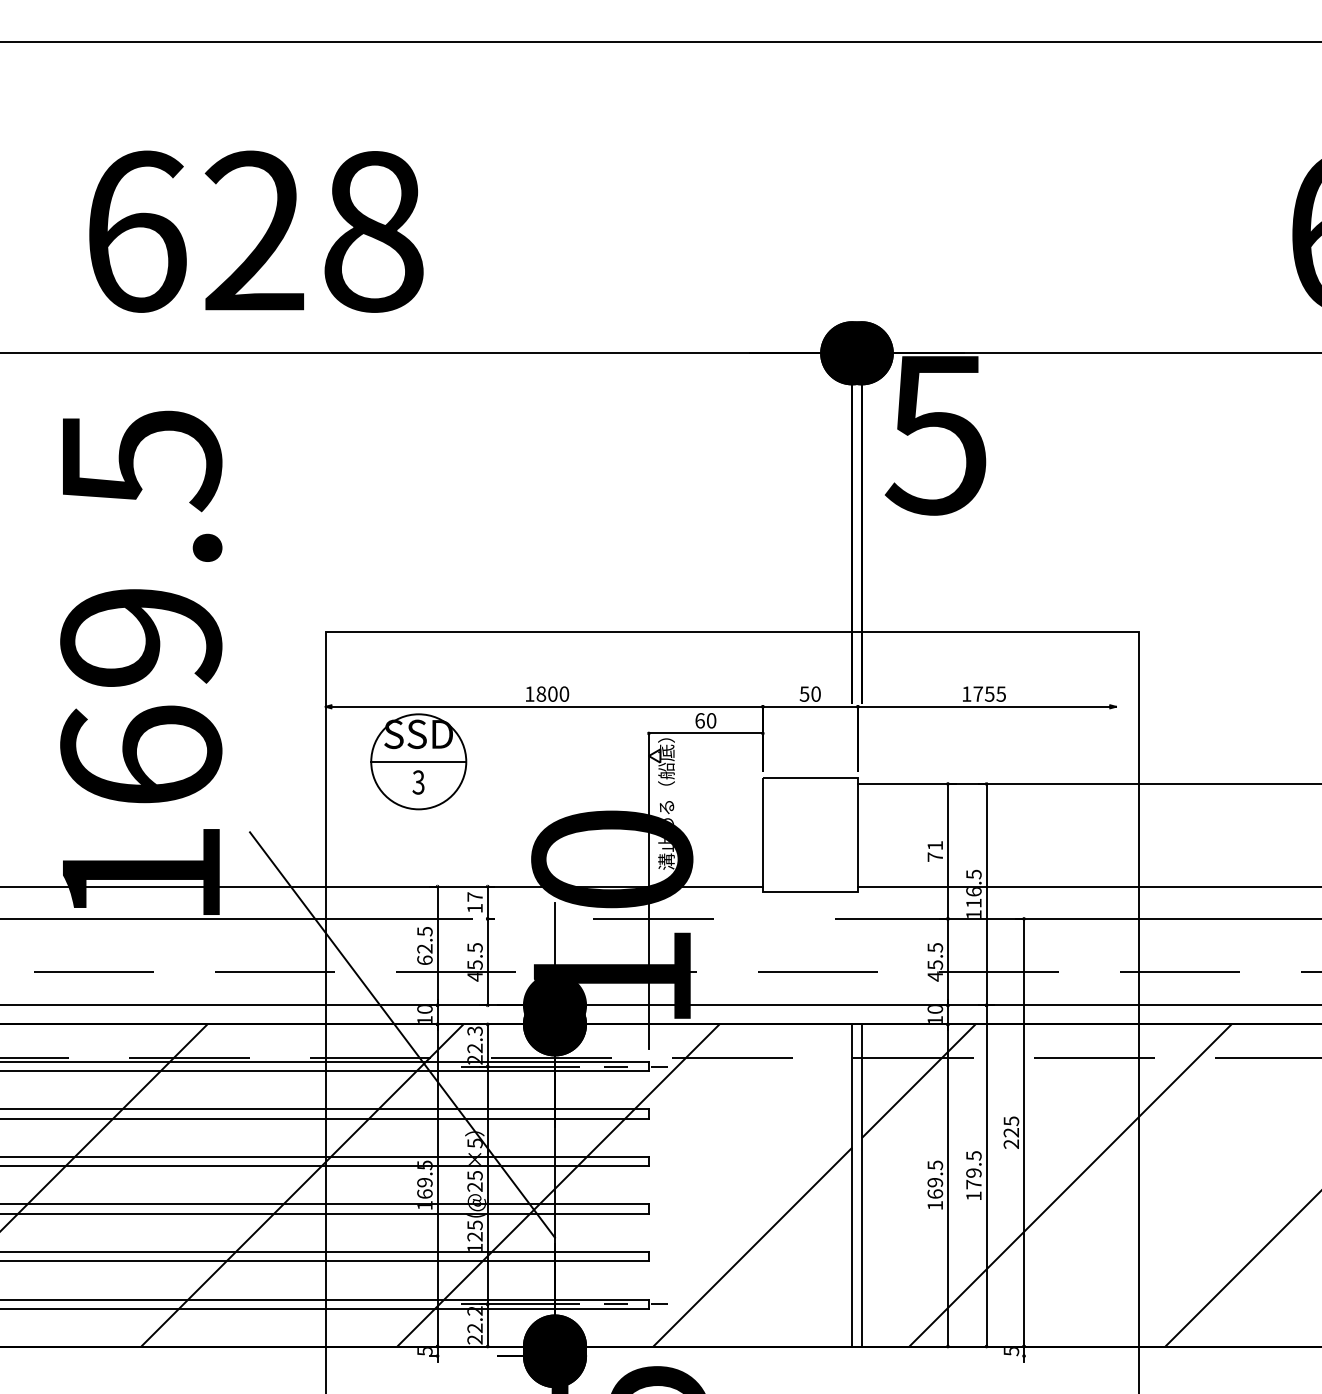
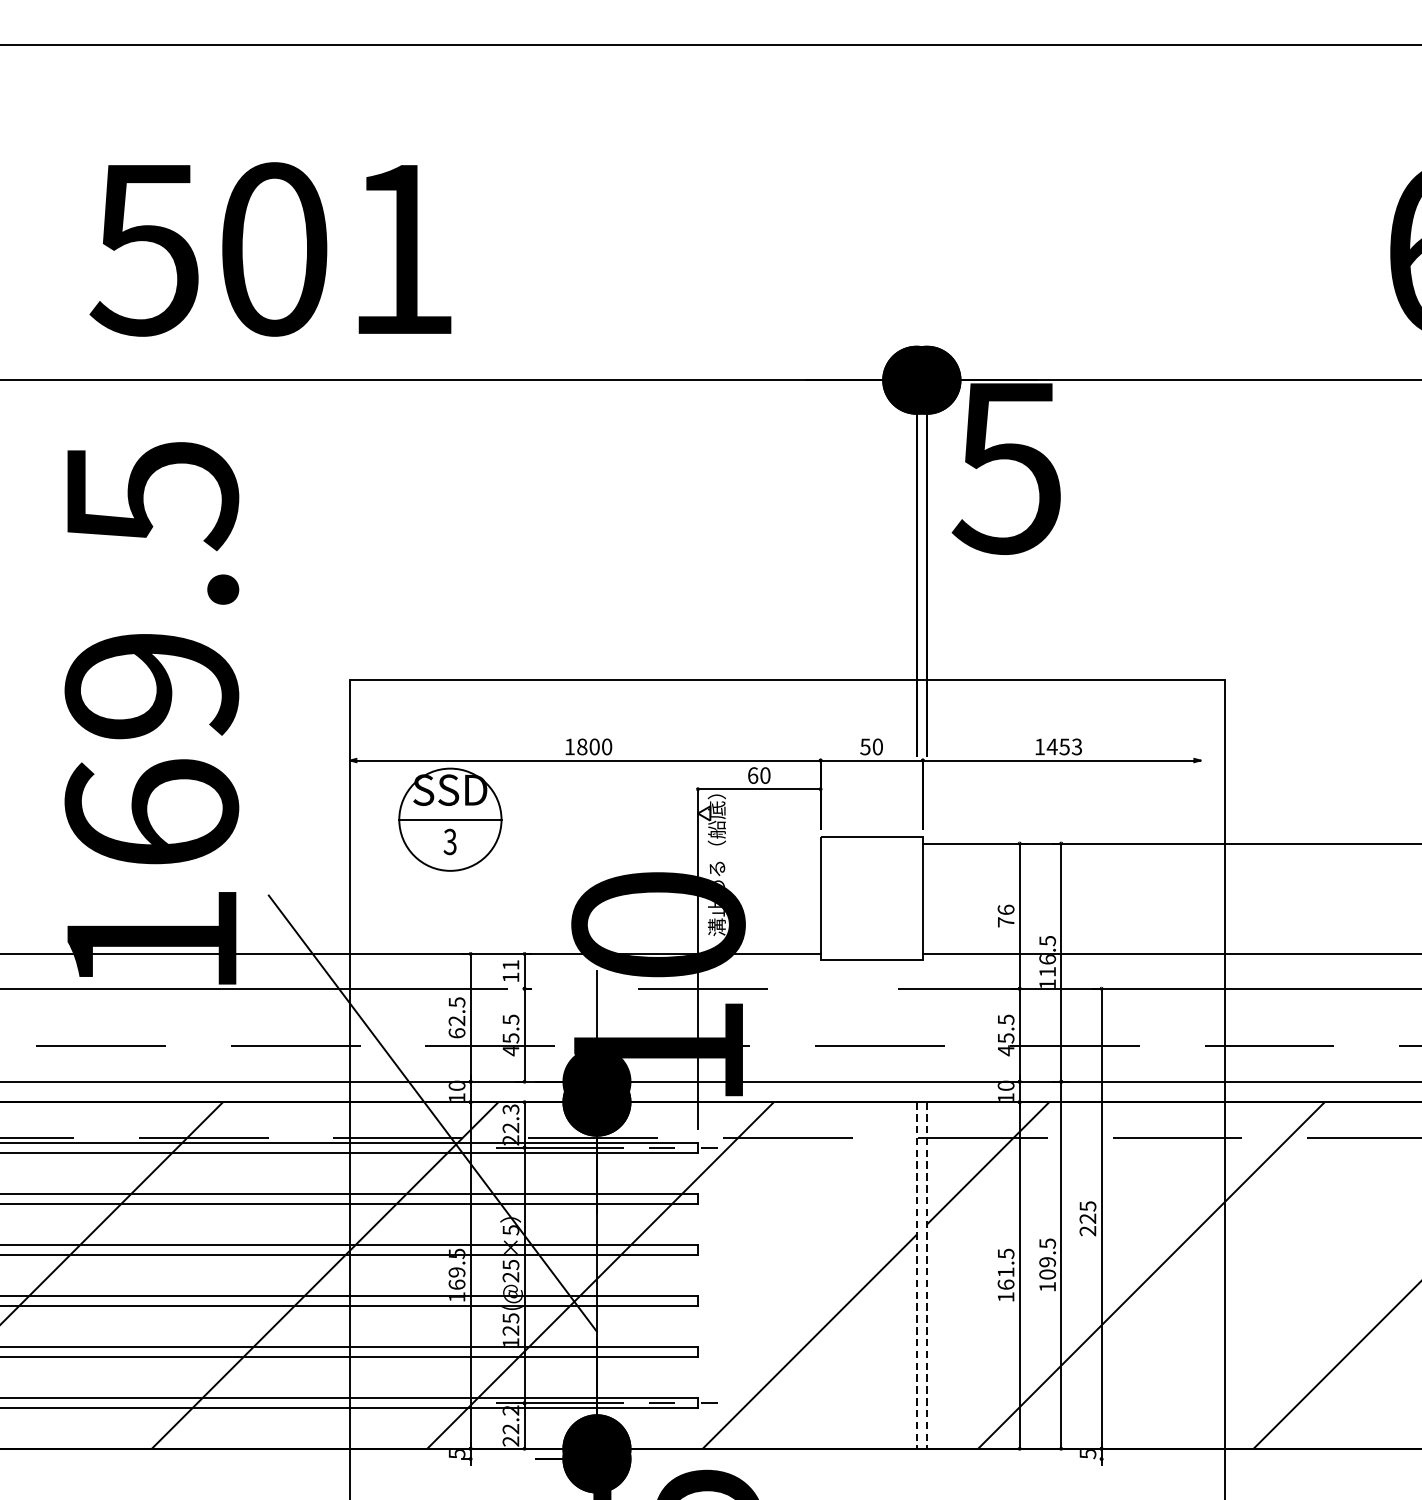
text: (253, 231) -> (272, 249), 628 -> 501
text: (989, 693) -> (1064, 746), 1755 -> 1453
text: (935, 845) -> (1006, 909), 71 -> 76
text: (474, 896) -> (510, 964), 17 -> 11
text: (935, 1182) -> (1006, 1272), 169.5 -> 161.5
text: (973, 1184) -> (1047, 1274), 179.5 -> 109.5
line: (852, 1185) -> (917, 1275), solid -> dashed
line: (861, 1185) -> (926, 1275), solid -> dashed

